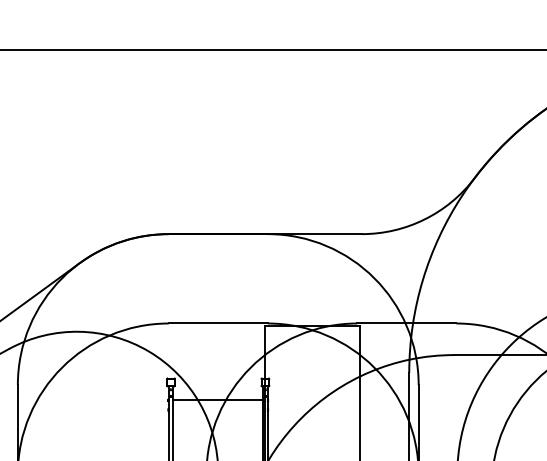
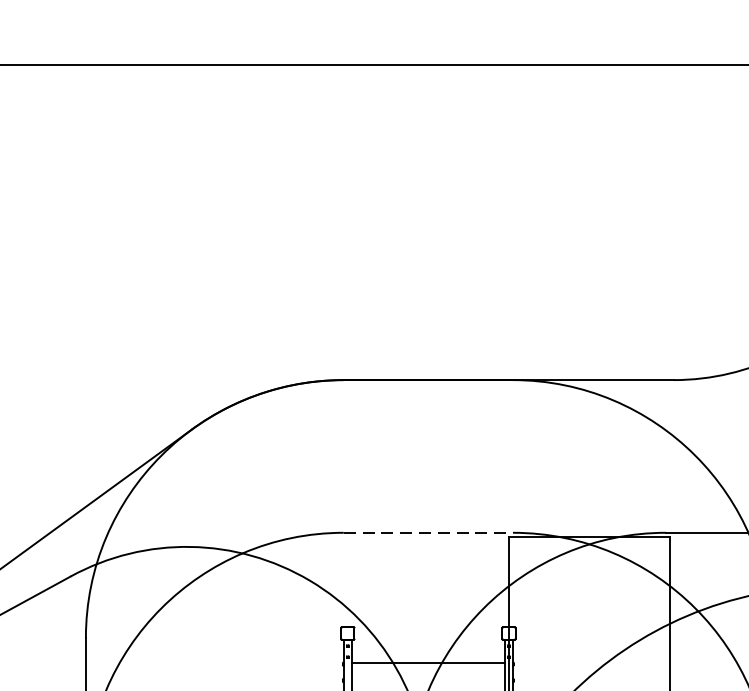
line: (218, 323) -> (428, 532), solid -> dashed

